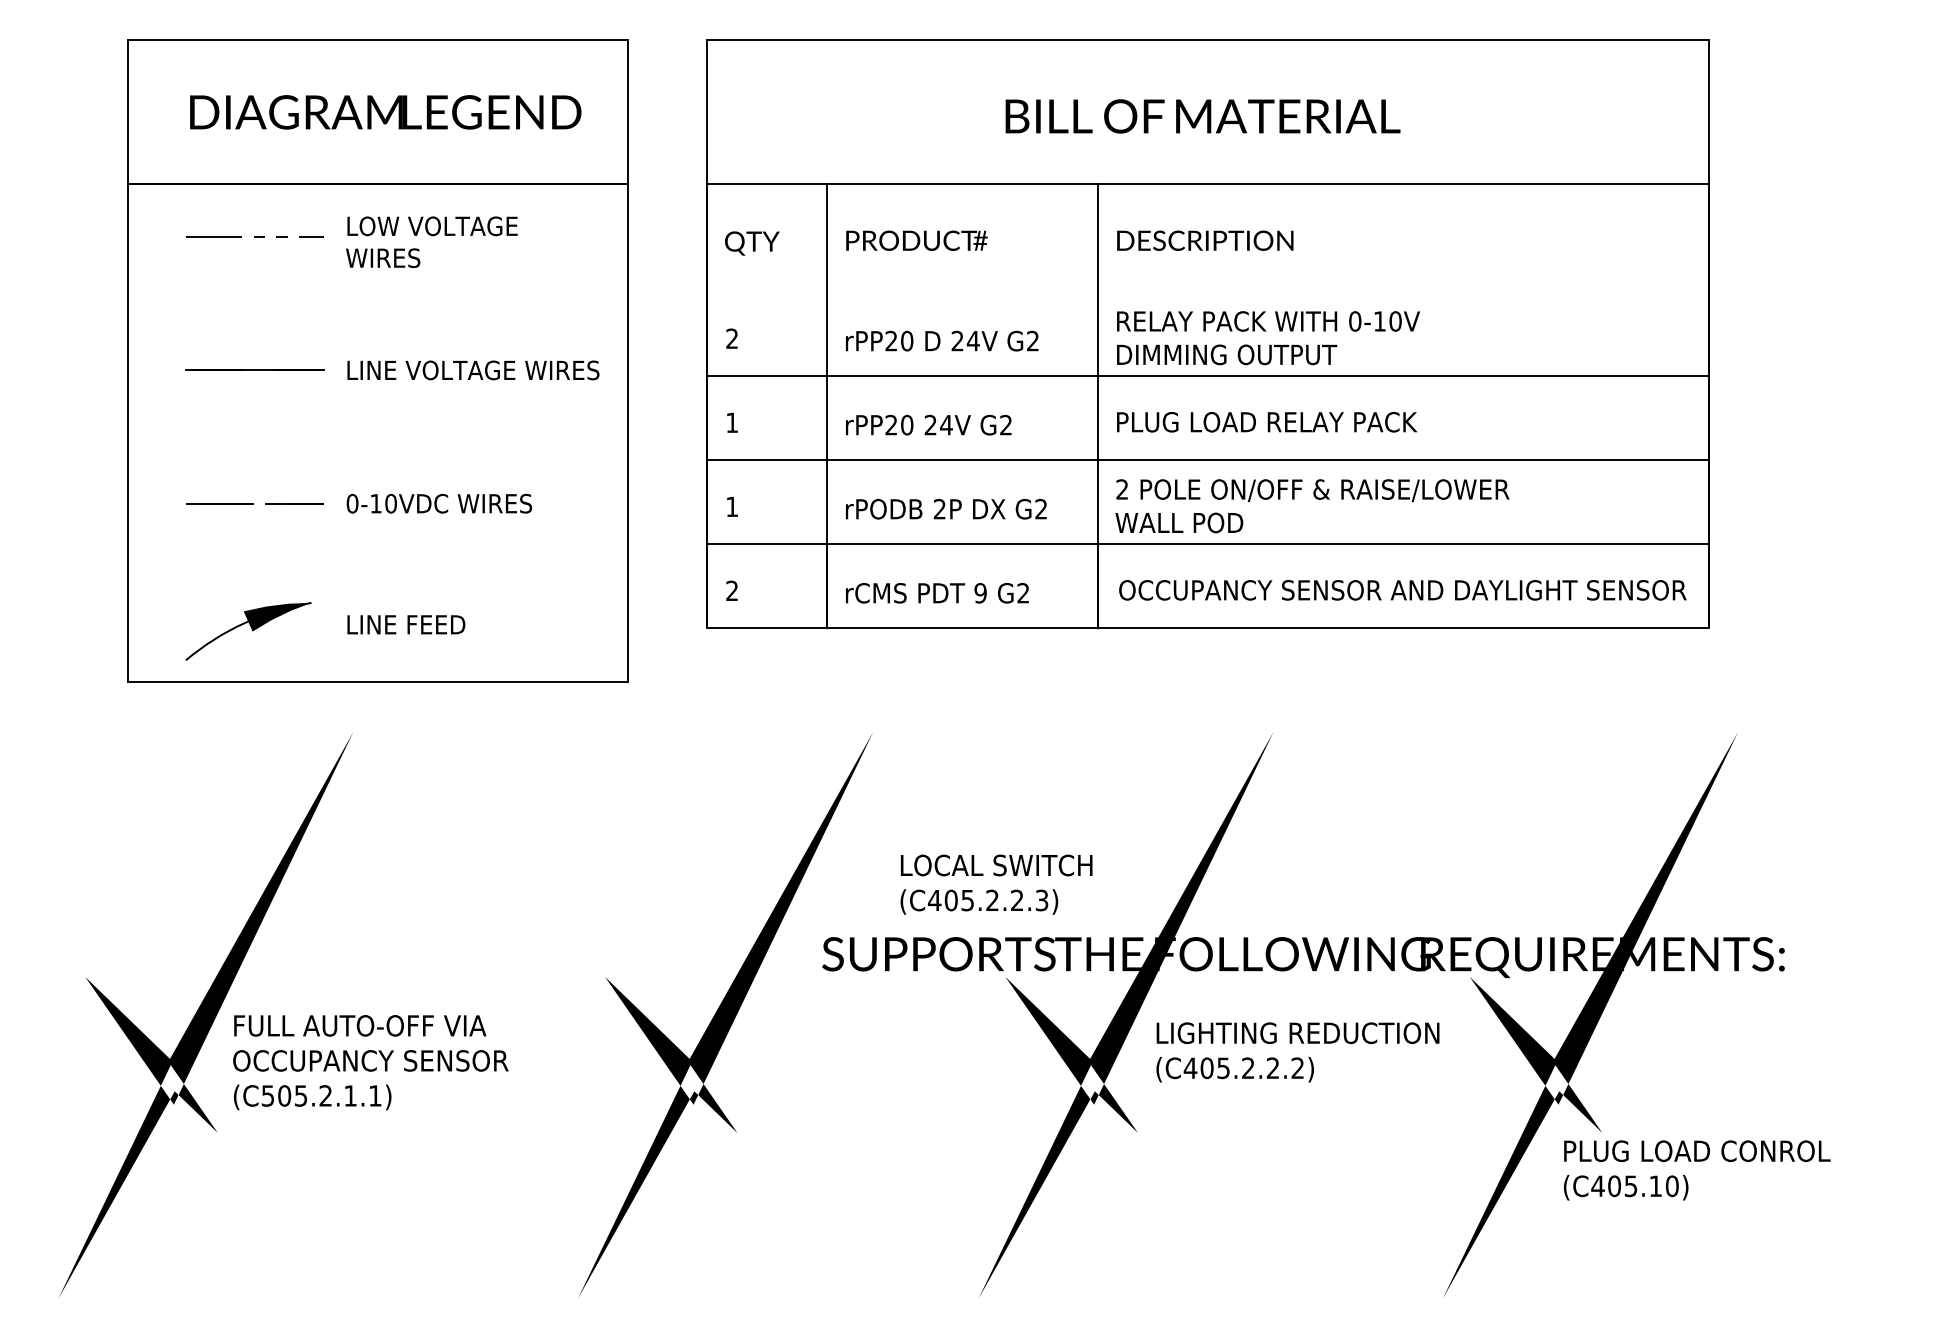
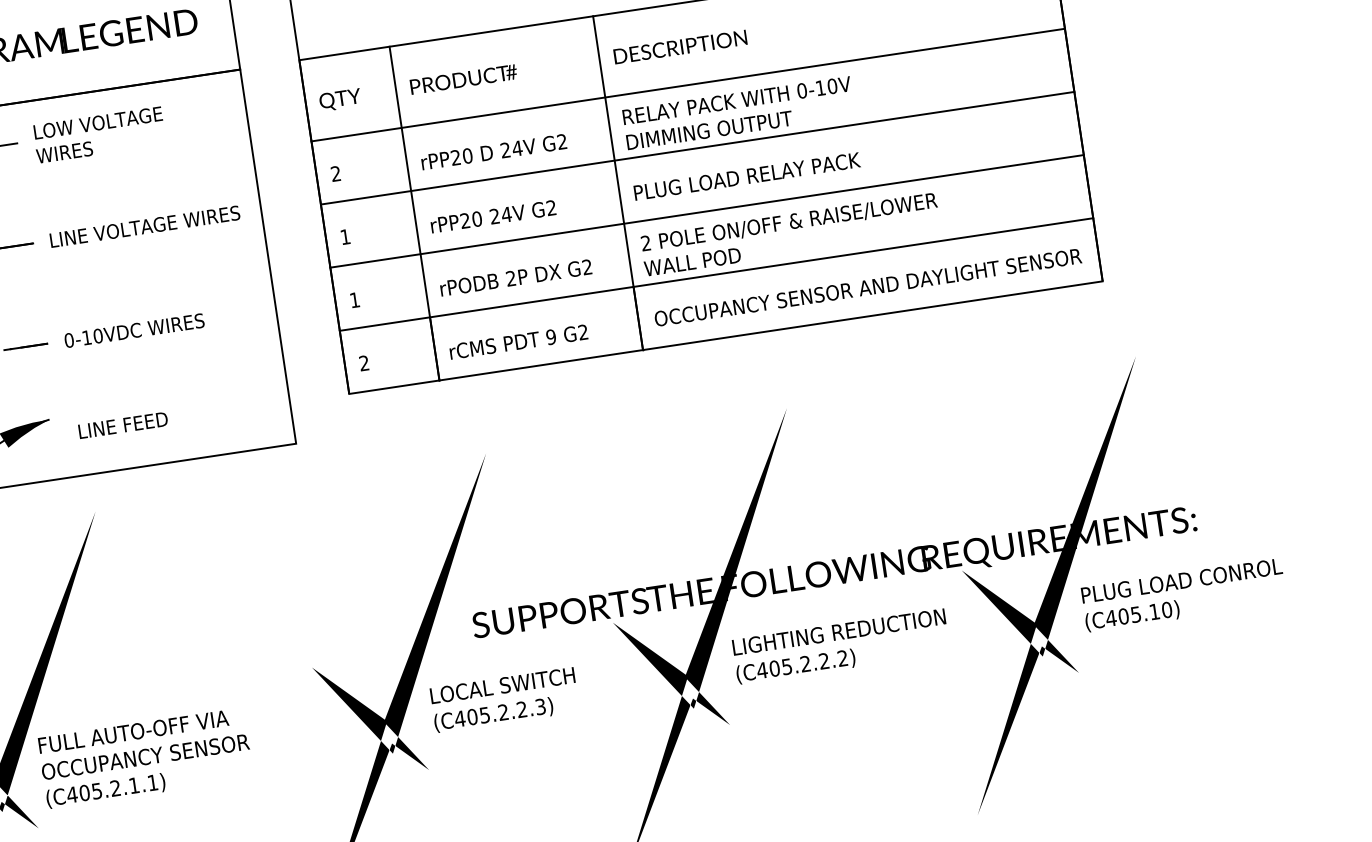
line: (1207, 291) -> (687, 84), added
text: (996, 884) -> (504, 699), moved
text: (267, 1095) -> (71, 794), (C505.2.1.1) -> (C405.2.1.1)
text: (1696, 1170) -> (1183, 595), moved

